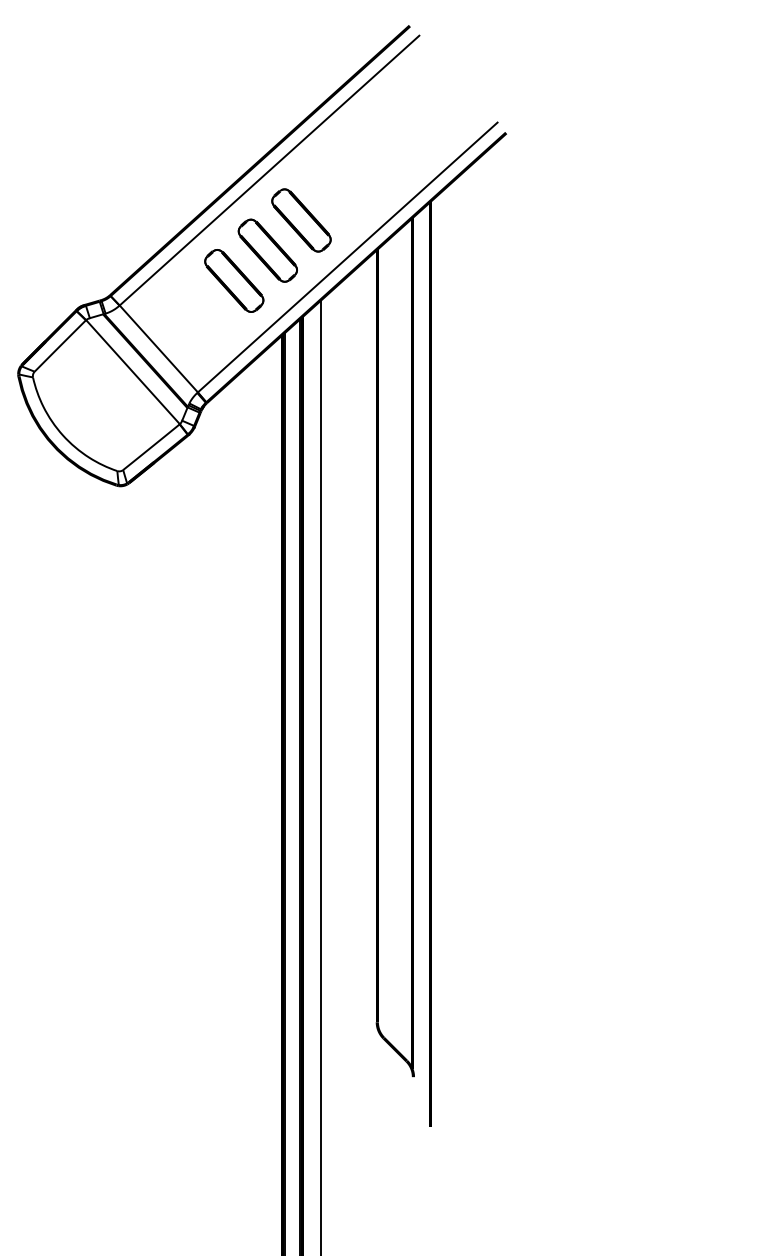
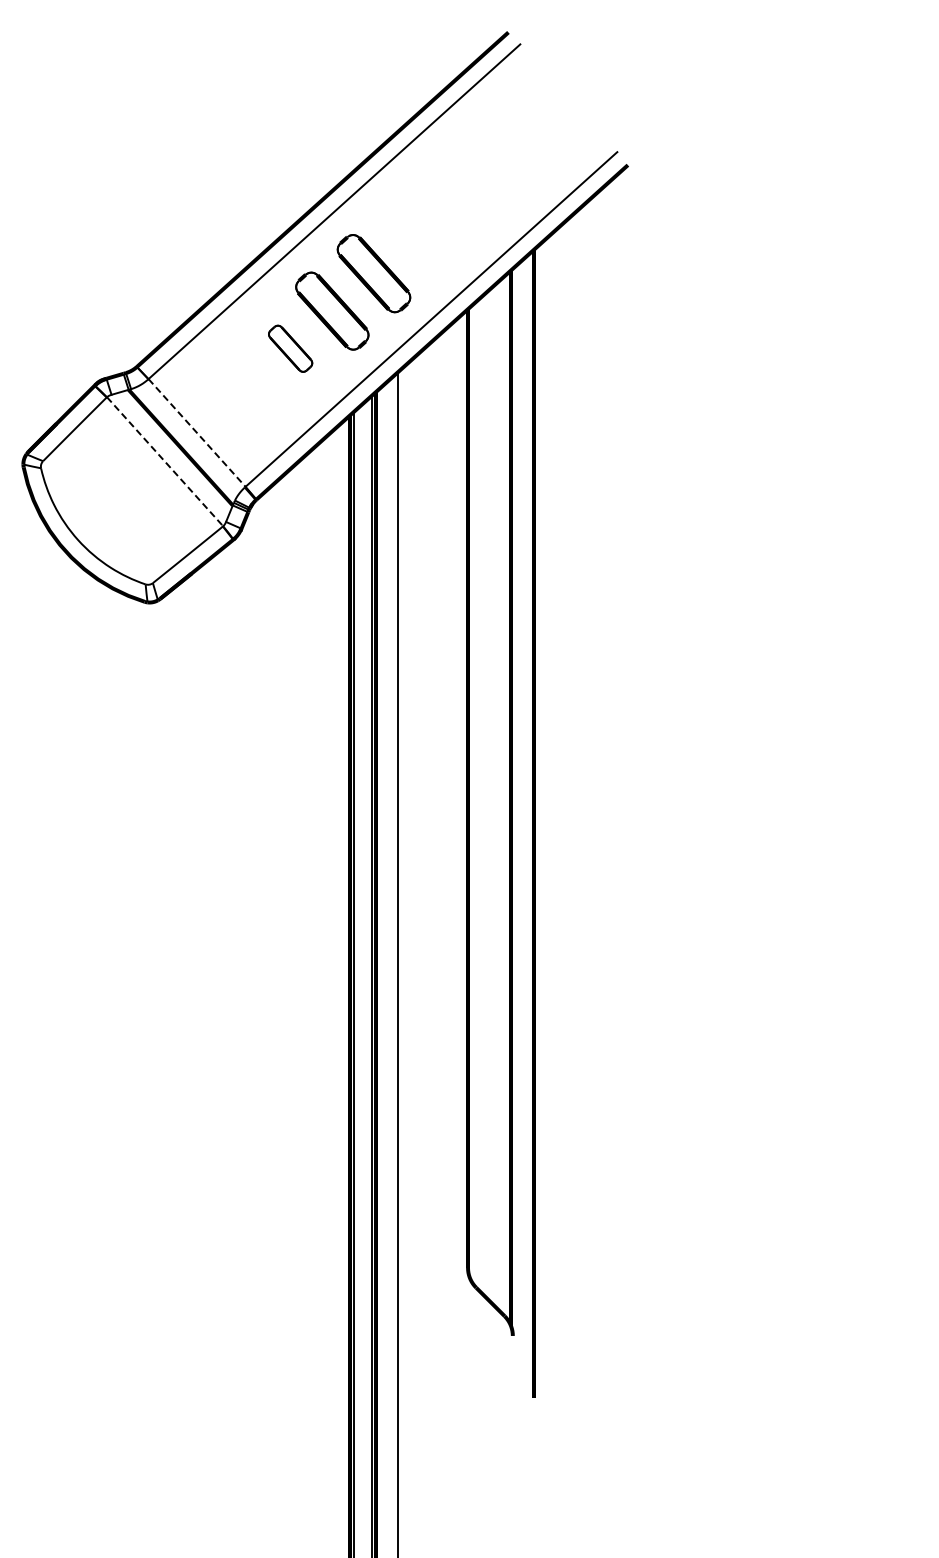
part: (234, 280) -> (290, 348), size x0.6
line: (159, 349) -> (197, 433), solid -> dashed
line: (133, 371) -> (165, 461), solid -> dashed

